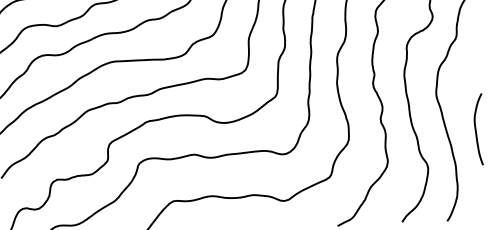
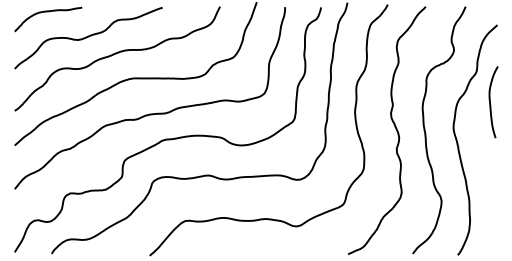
curve: (477, 131) -> (491, 104), moved

